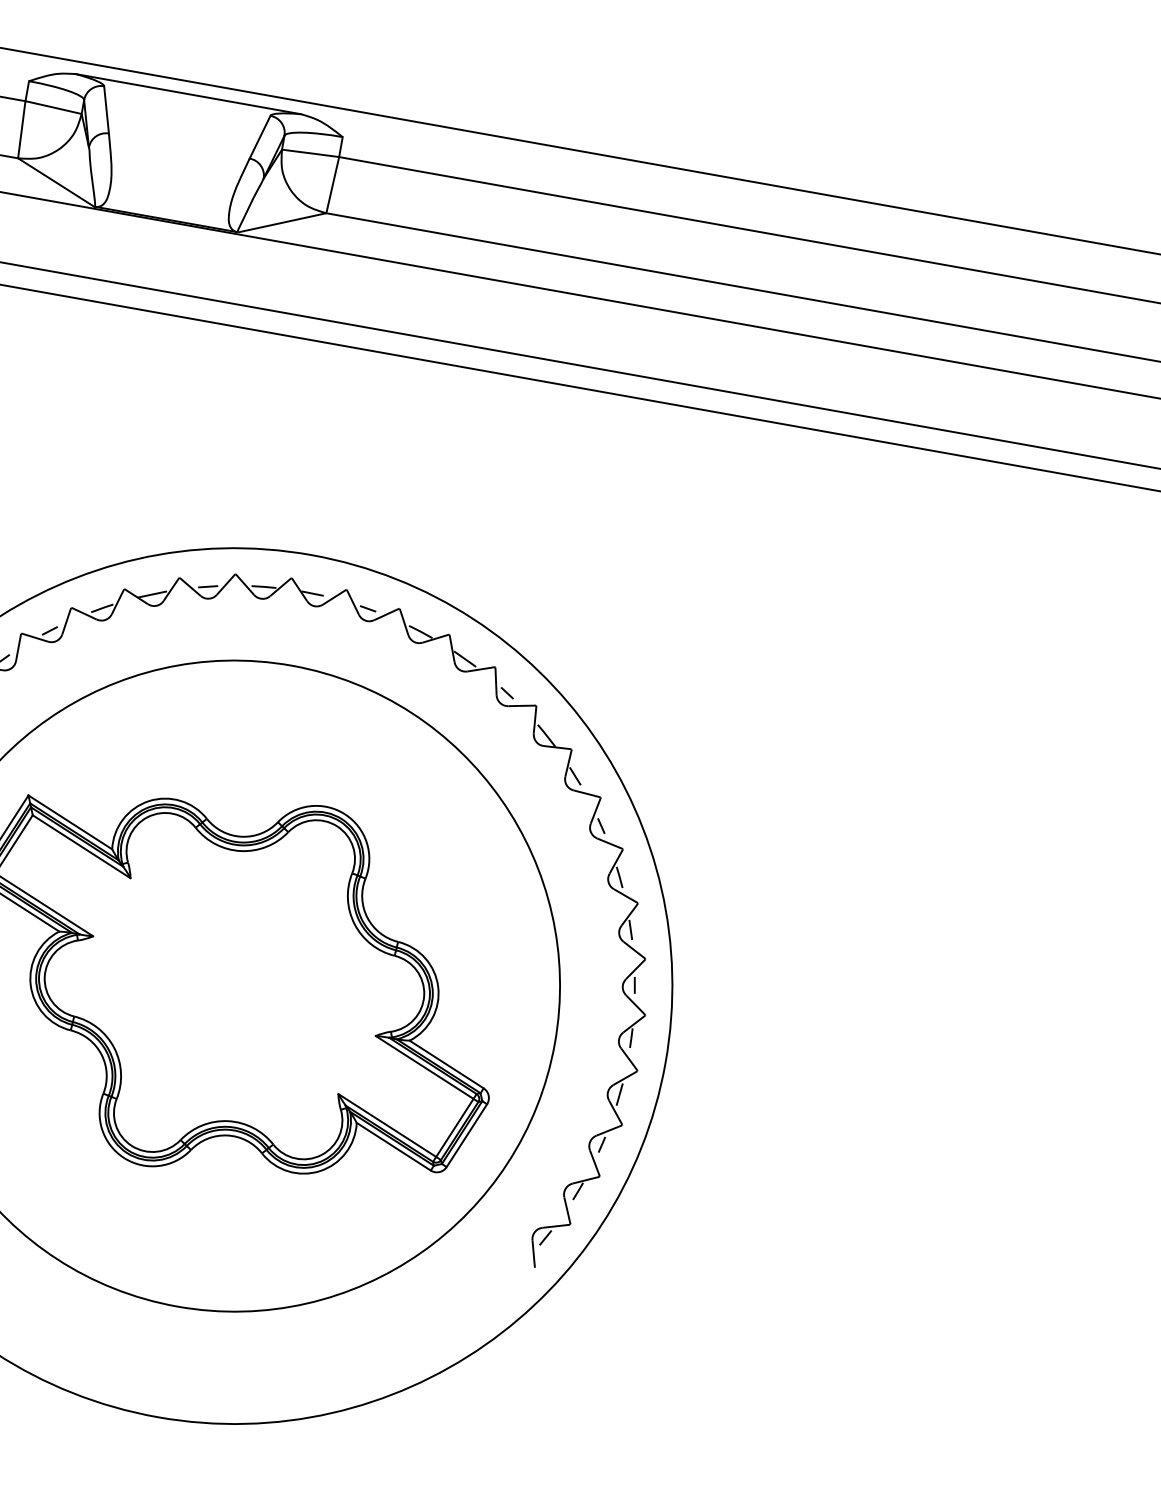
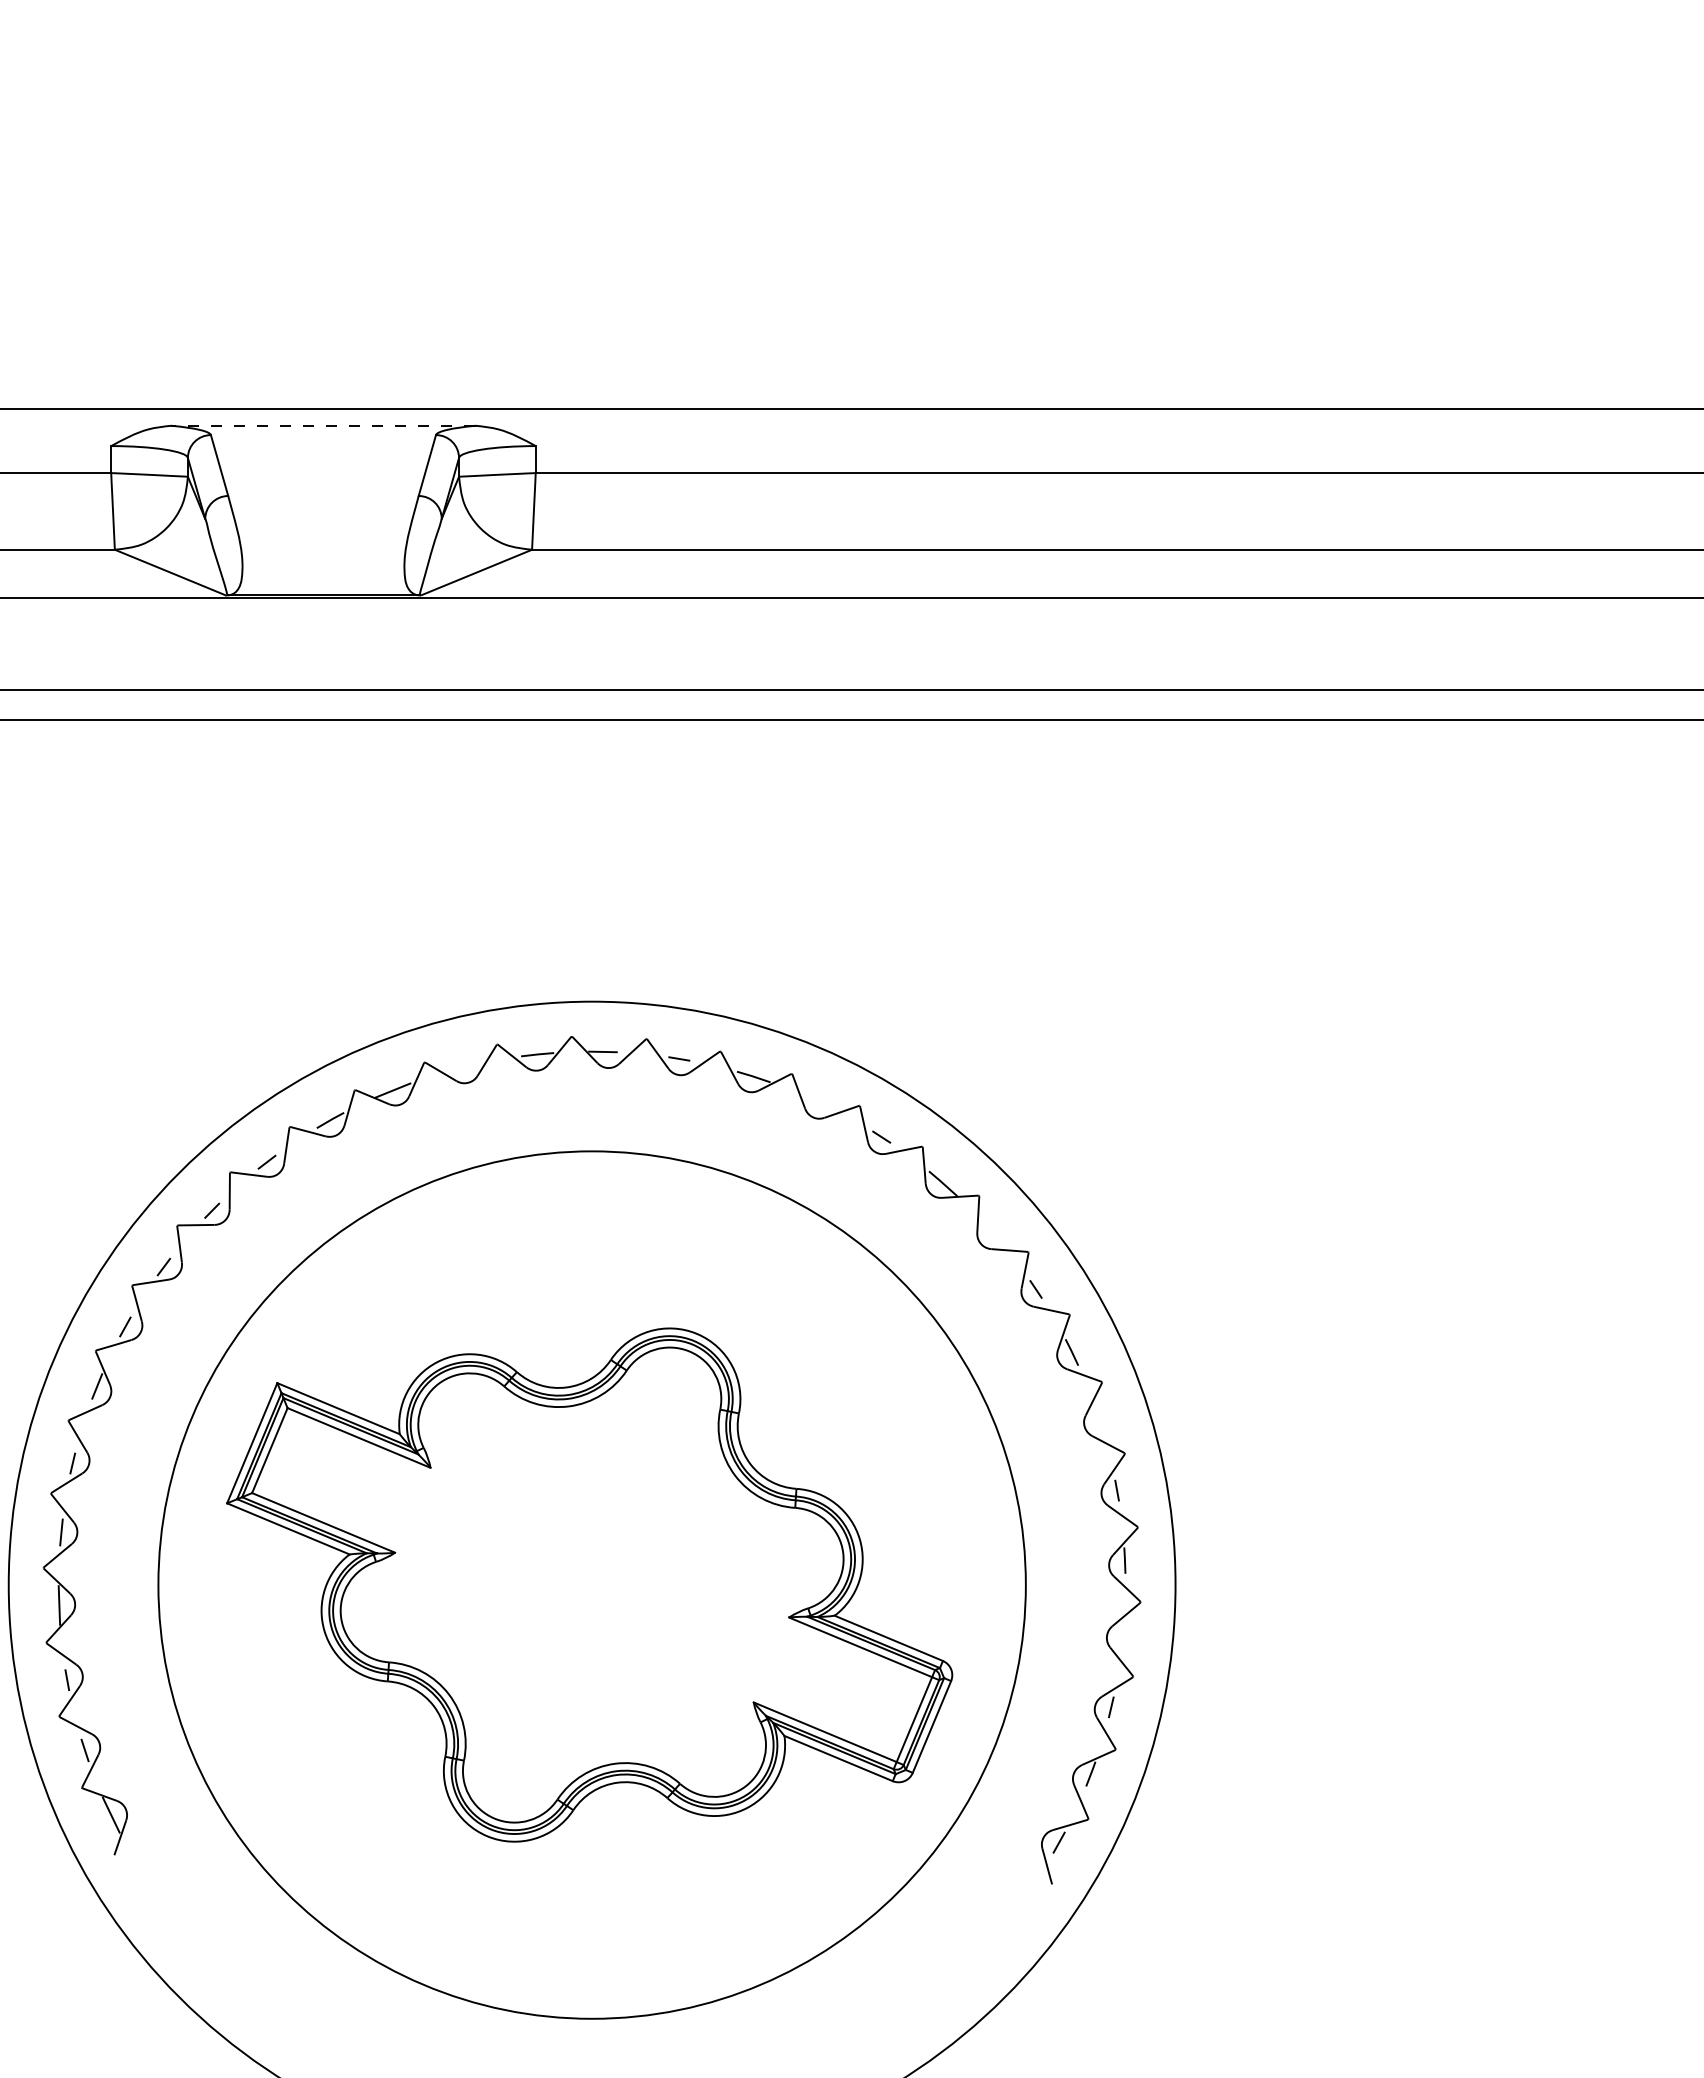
line: (187, 93) -> (322, 425), solid -> dashed
line: (208, 586) -> (464, 1067), removed
line: (465, 659) -> (818, 1102), removed
line: (574, 775) -> (989, 1229), removed
line: (630, 929) -> (1098, 1418), removed
line: (619, 1094) -> (1122, 1637), removed

